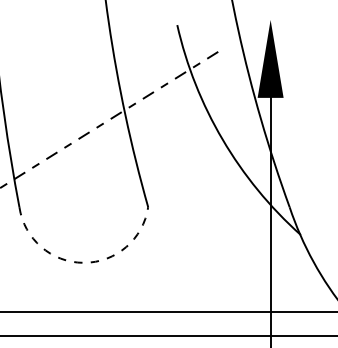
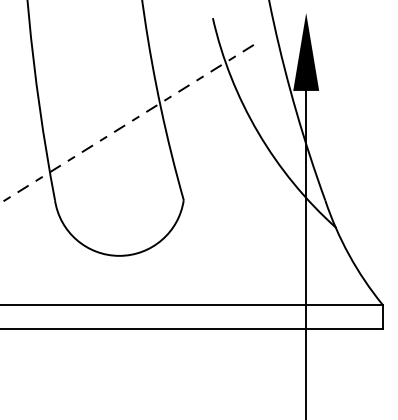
arc: (83, 262) -> (119, 255), dashed -> solid

